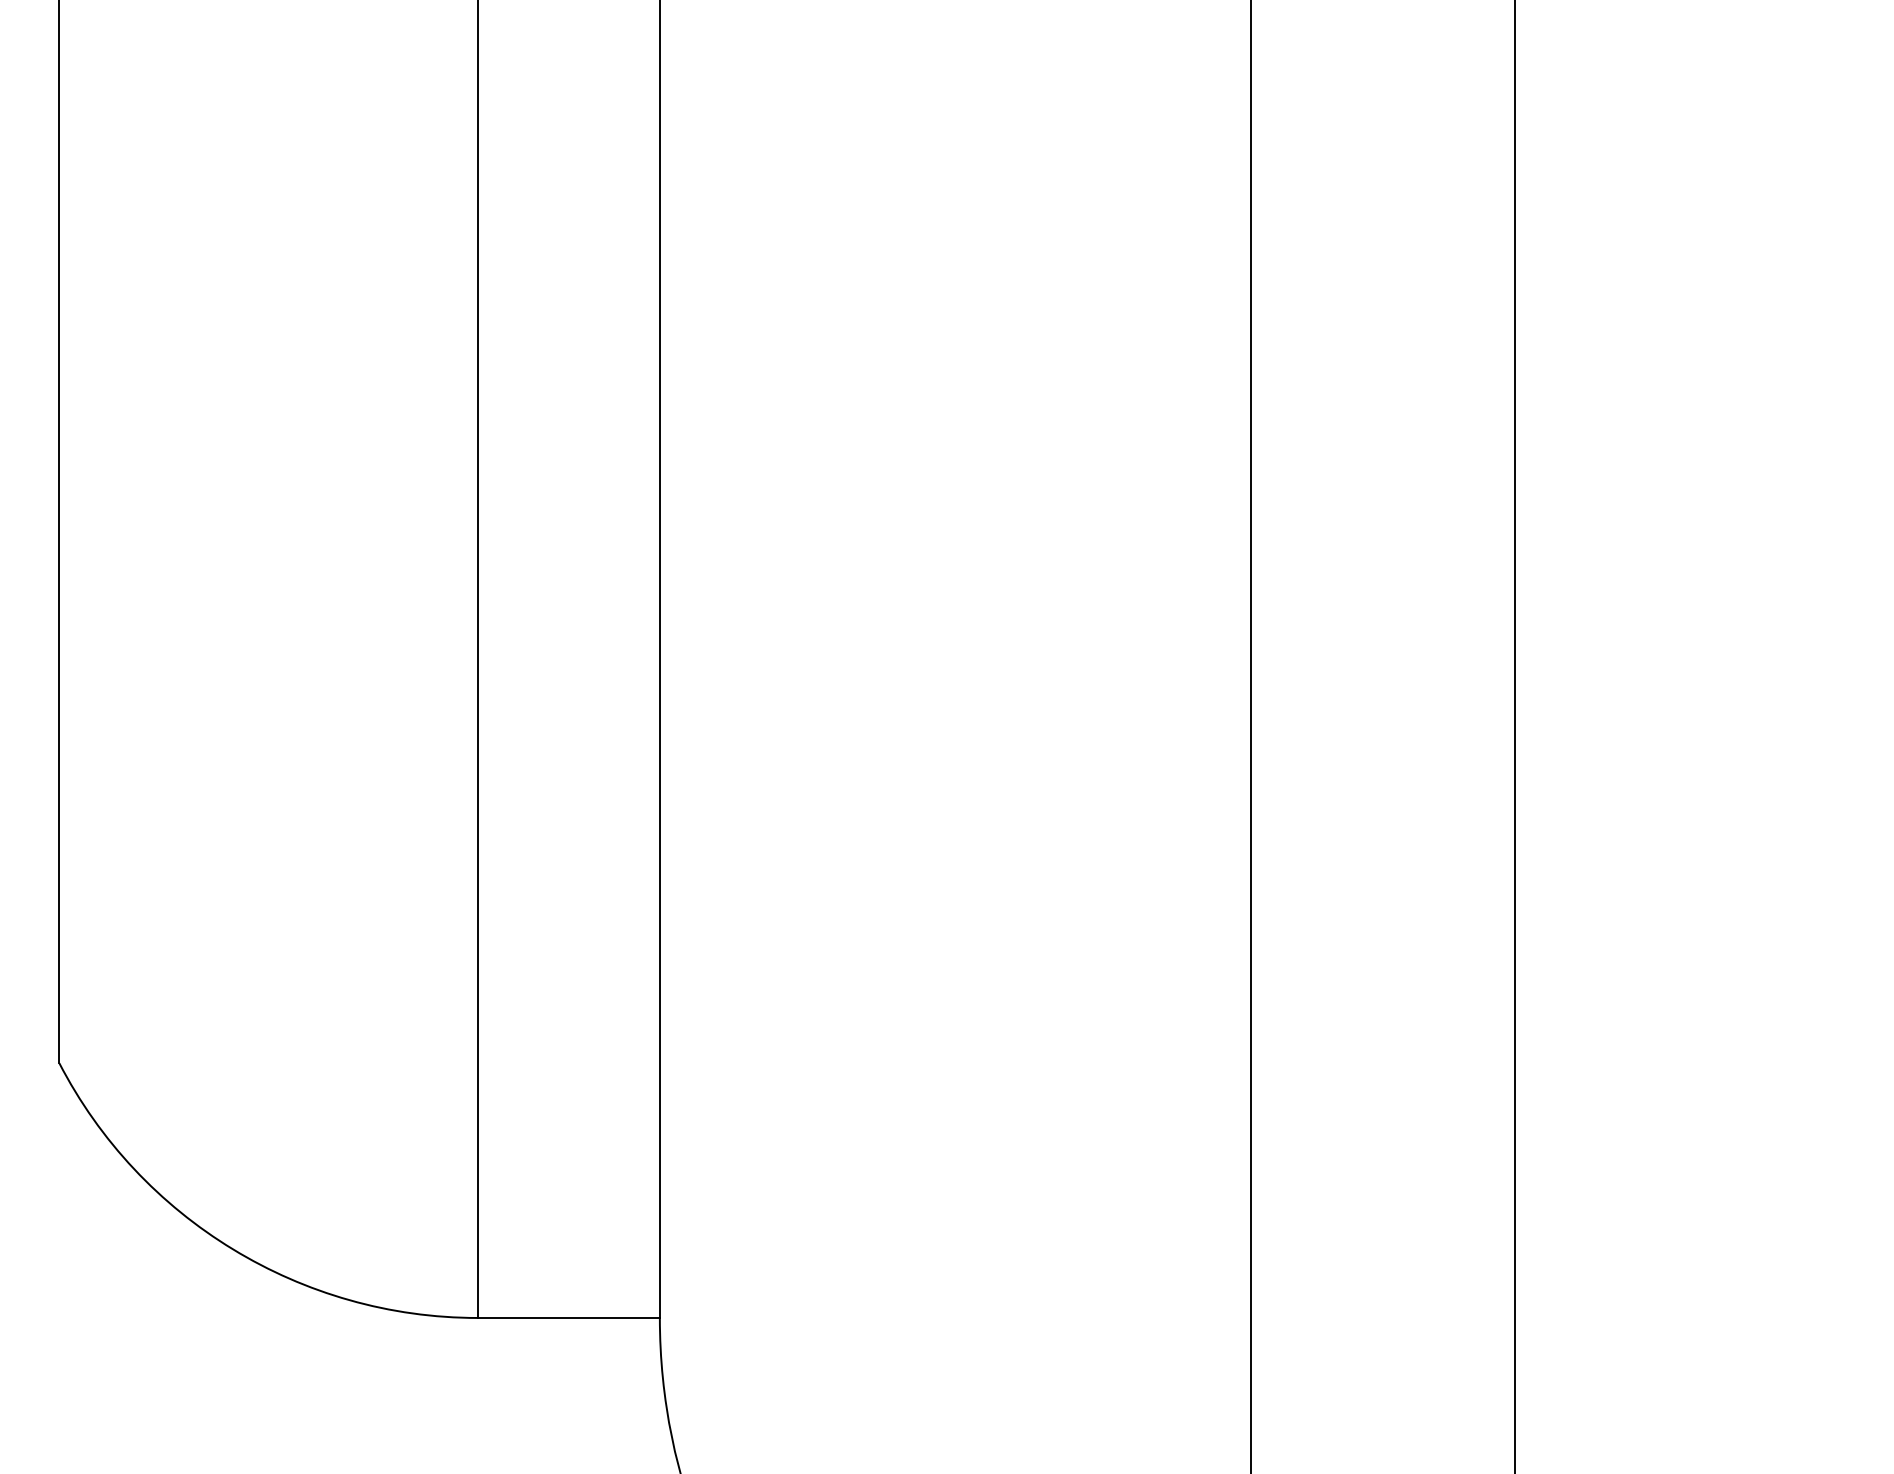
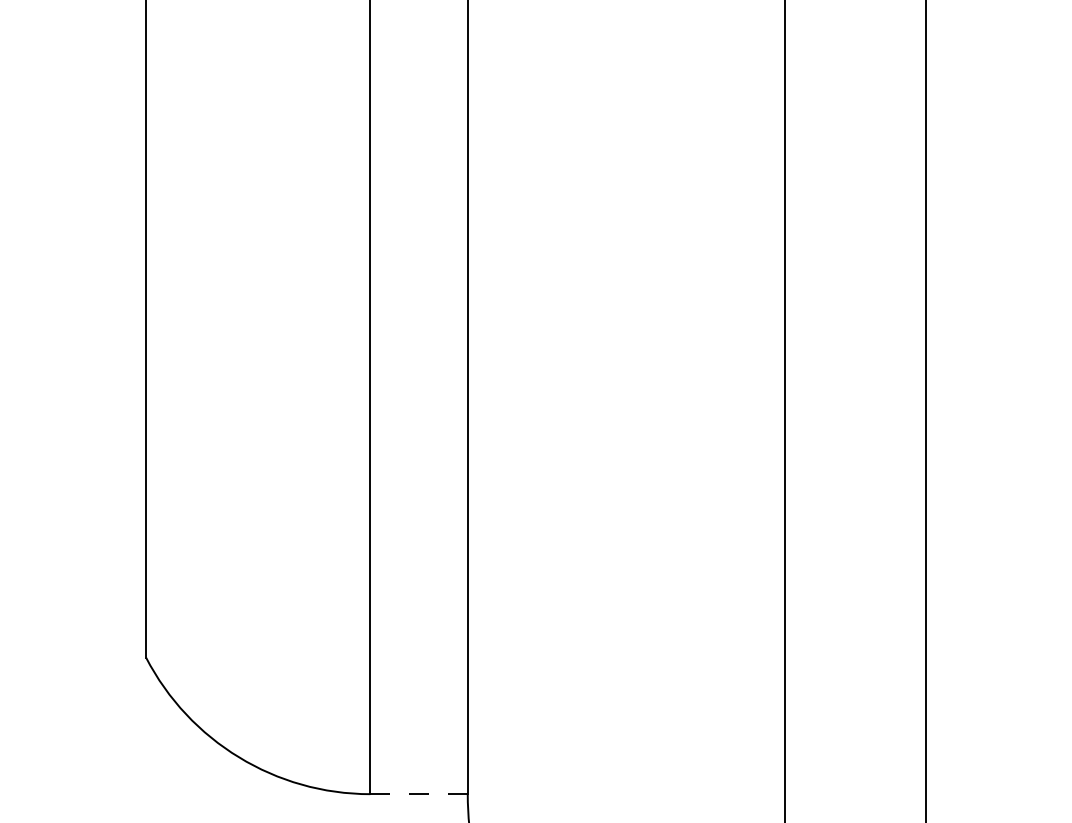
line: (569, 1318) -> (419, 794), solid -> dashed

